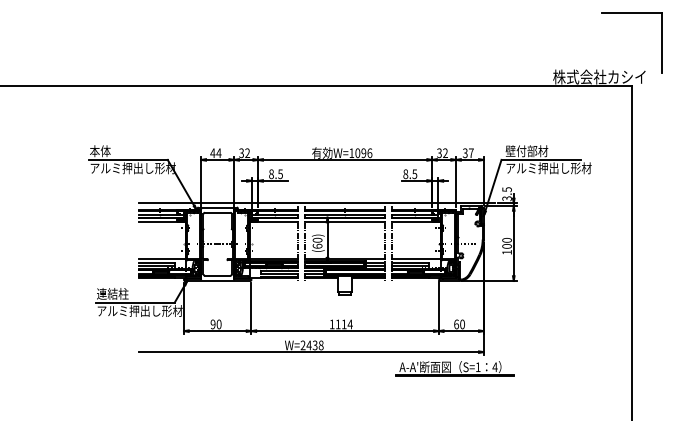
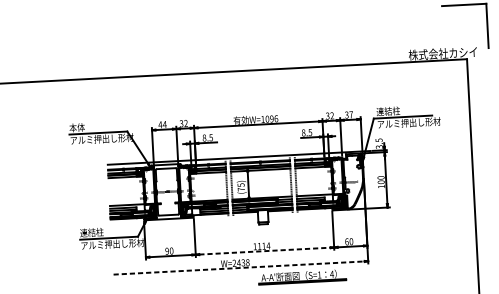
text: (526, 151) -> (391, 111), 壁付部材 -> 連結柱
text: (317, 242) -> (241, 186), (60) -> (75)
line: (345, 331) -> (265, 251), solid -> dashed
line: (309, 352) -> (239, 268), solid -> dashed
part: (454, 368) -> (302, 276), moved

